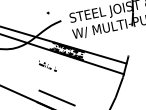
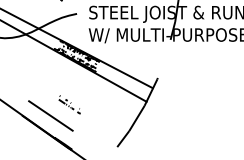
part: (47, 65) -> (69, 104), moved

